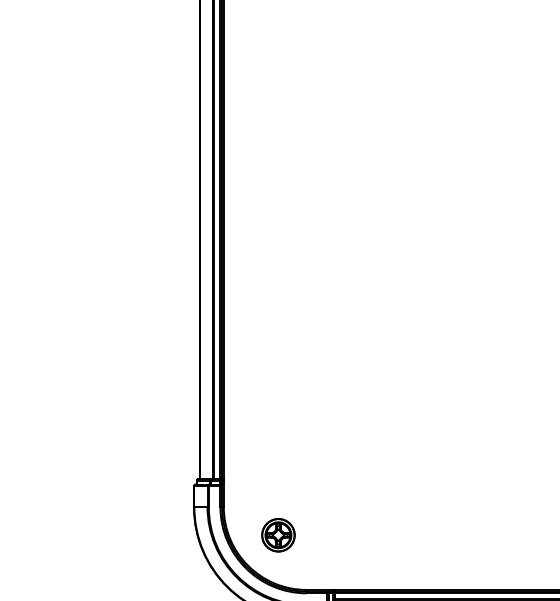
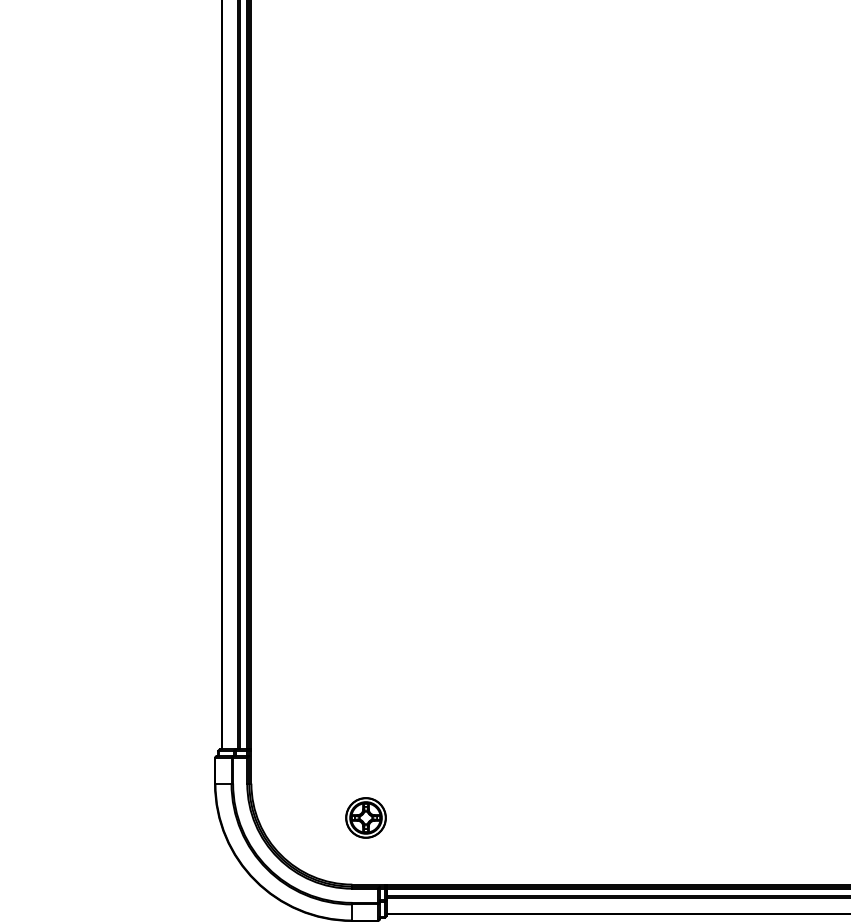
part: (278, 534) -> (365, 817), moved

